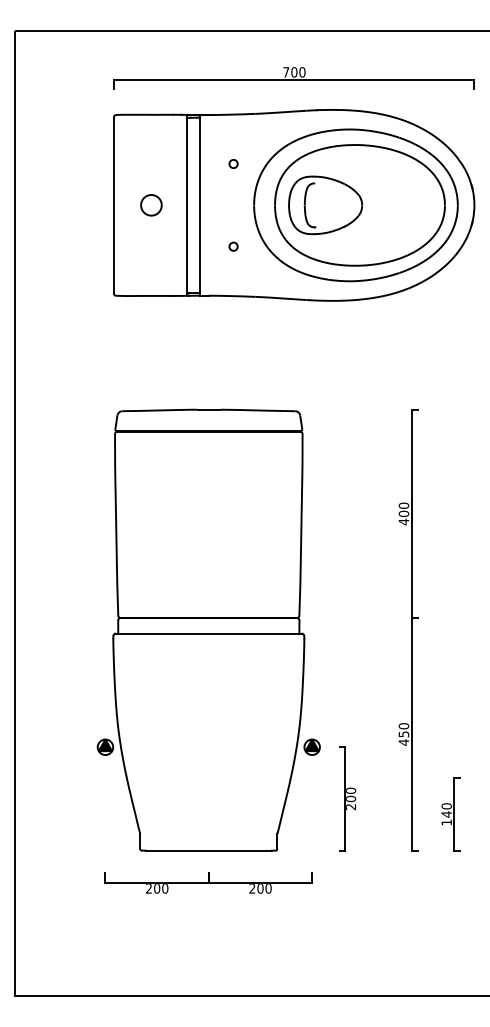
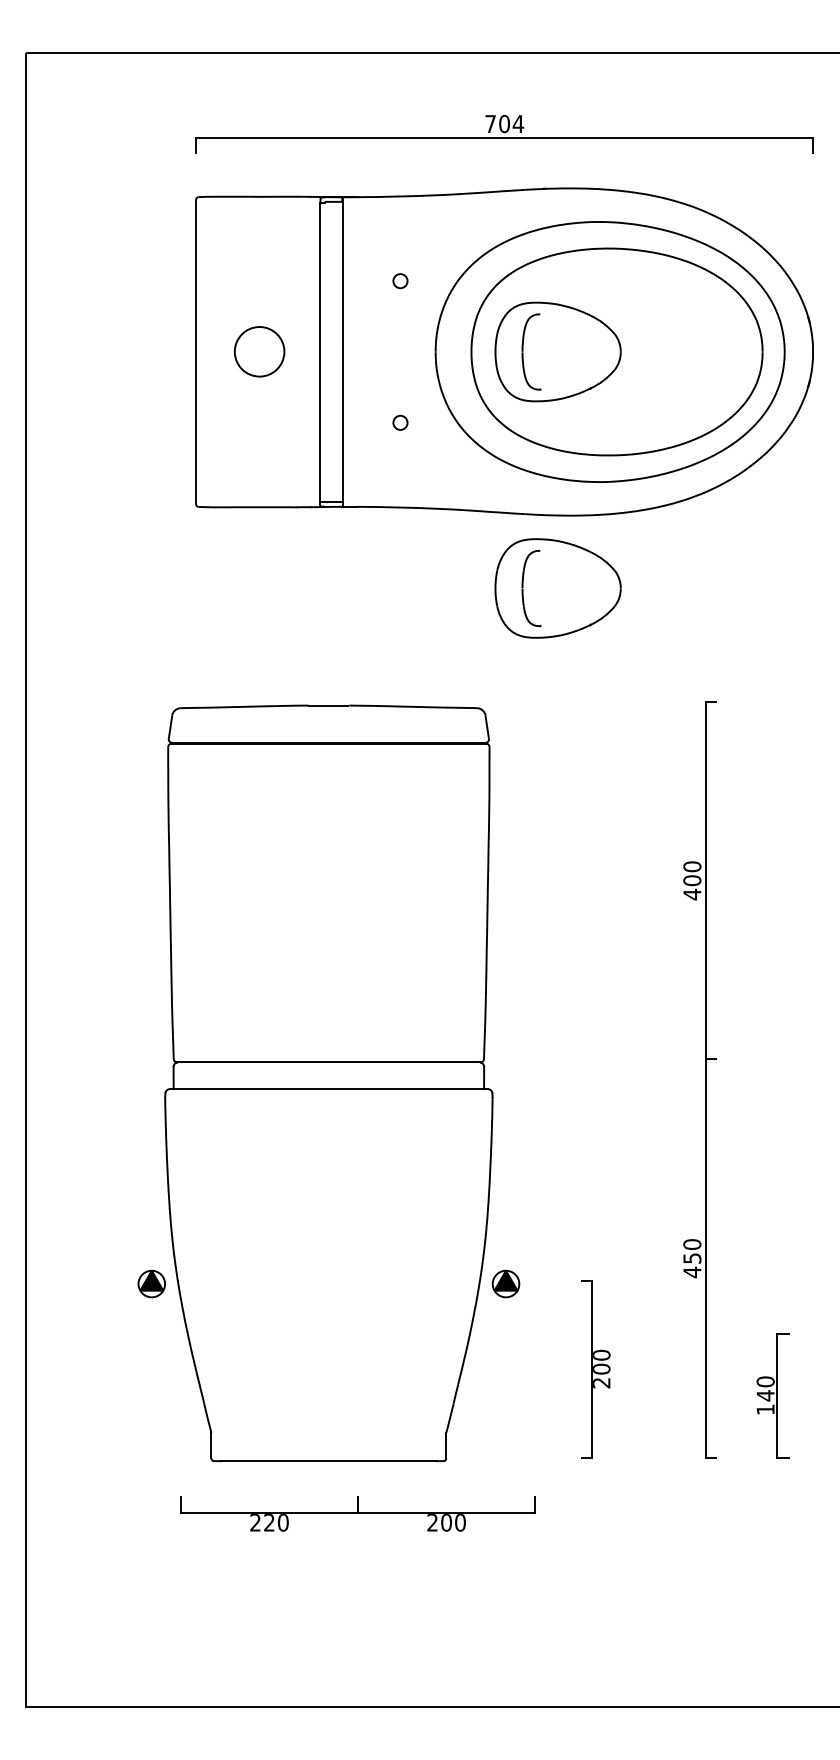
text: (302, 72) -> (518, 124), 700 -> 704
circle: (151, 205) -> (259, 352), size x1.4
part: (325, 343) -> (557, 588), added
part: (208, 629) -> (328, 1082), moved
text: (157, 888) -> (270, 1522), 200 -> 220

